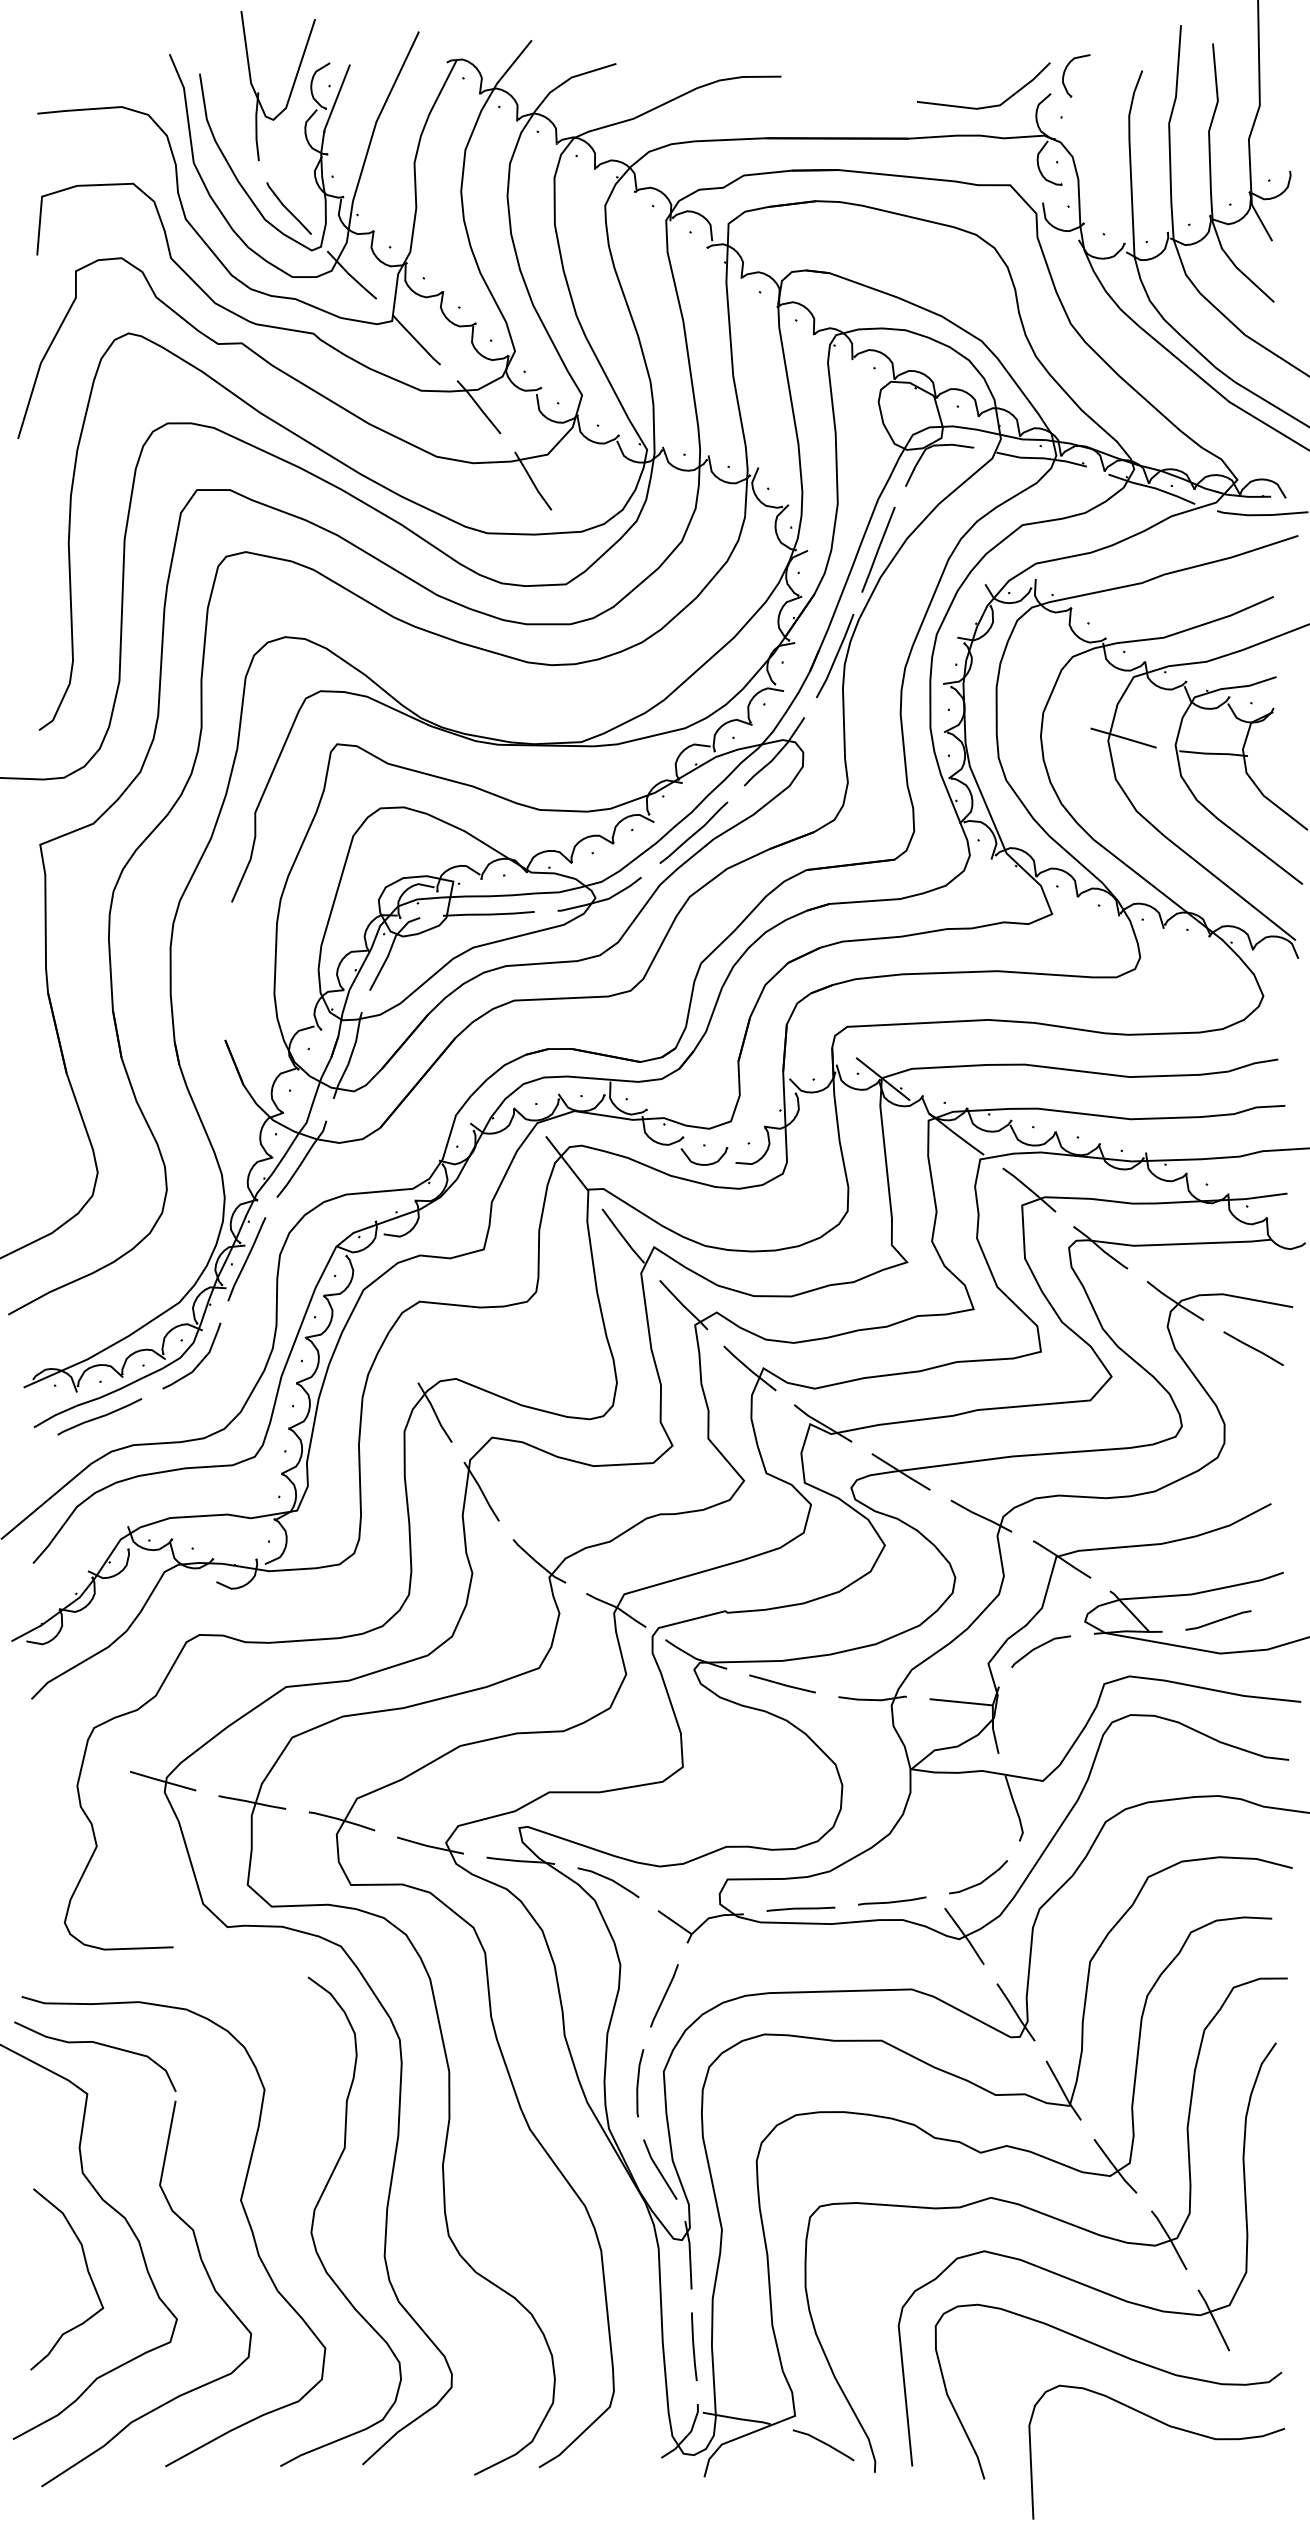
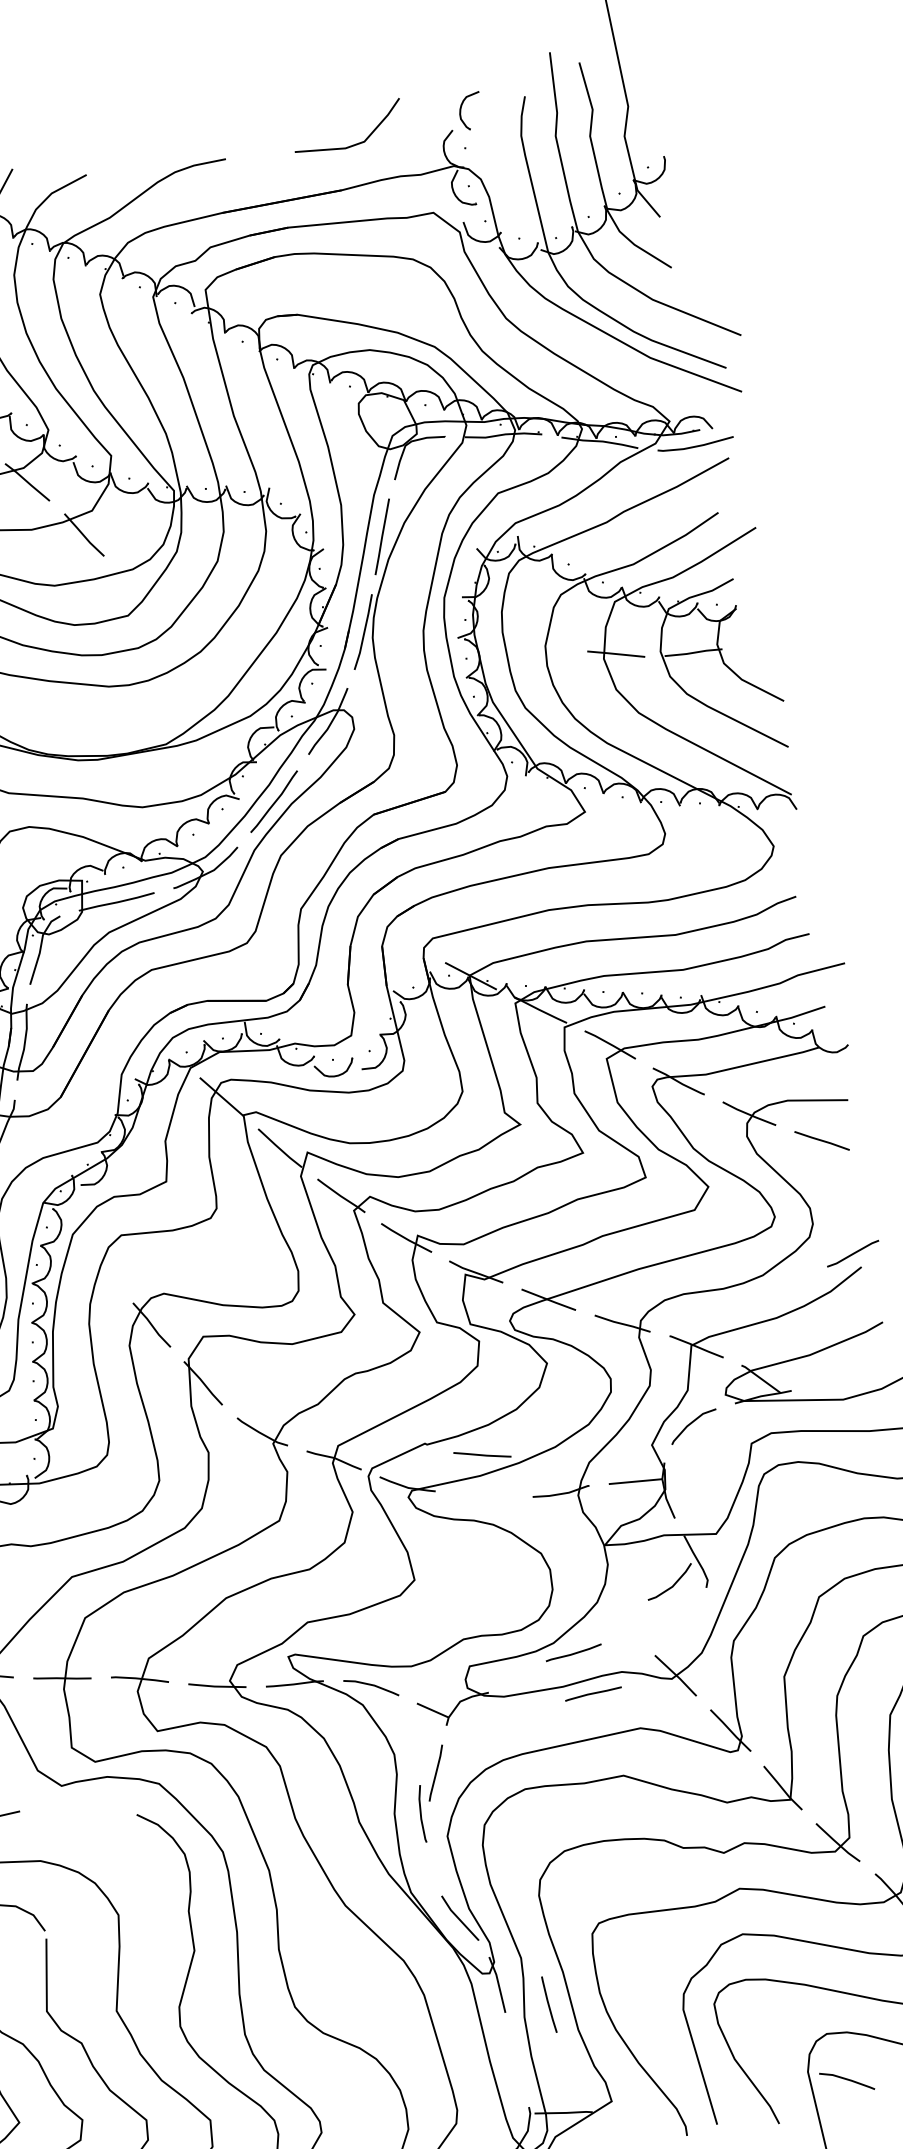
line: (983, 106) -> (350, 145), moved
line: (1218, 1620) -> (853, 1253), moved
line: (782, 1683) -> (482, 1454), moved
line: (982, 1880) -> (673, 1583), moved
line: (892, 1901) -> (574, 1653), moved
line: (800, 1908) -> (593, 1693), moved
line: (638, 2083) -> (421, 1814), moved
line: (694, 2346) -> (549, 2004), moved
line: (824, 2444) -> (847, 2080), moved

